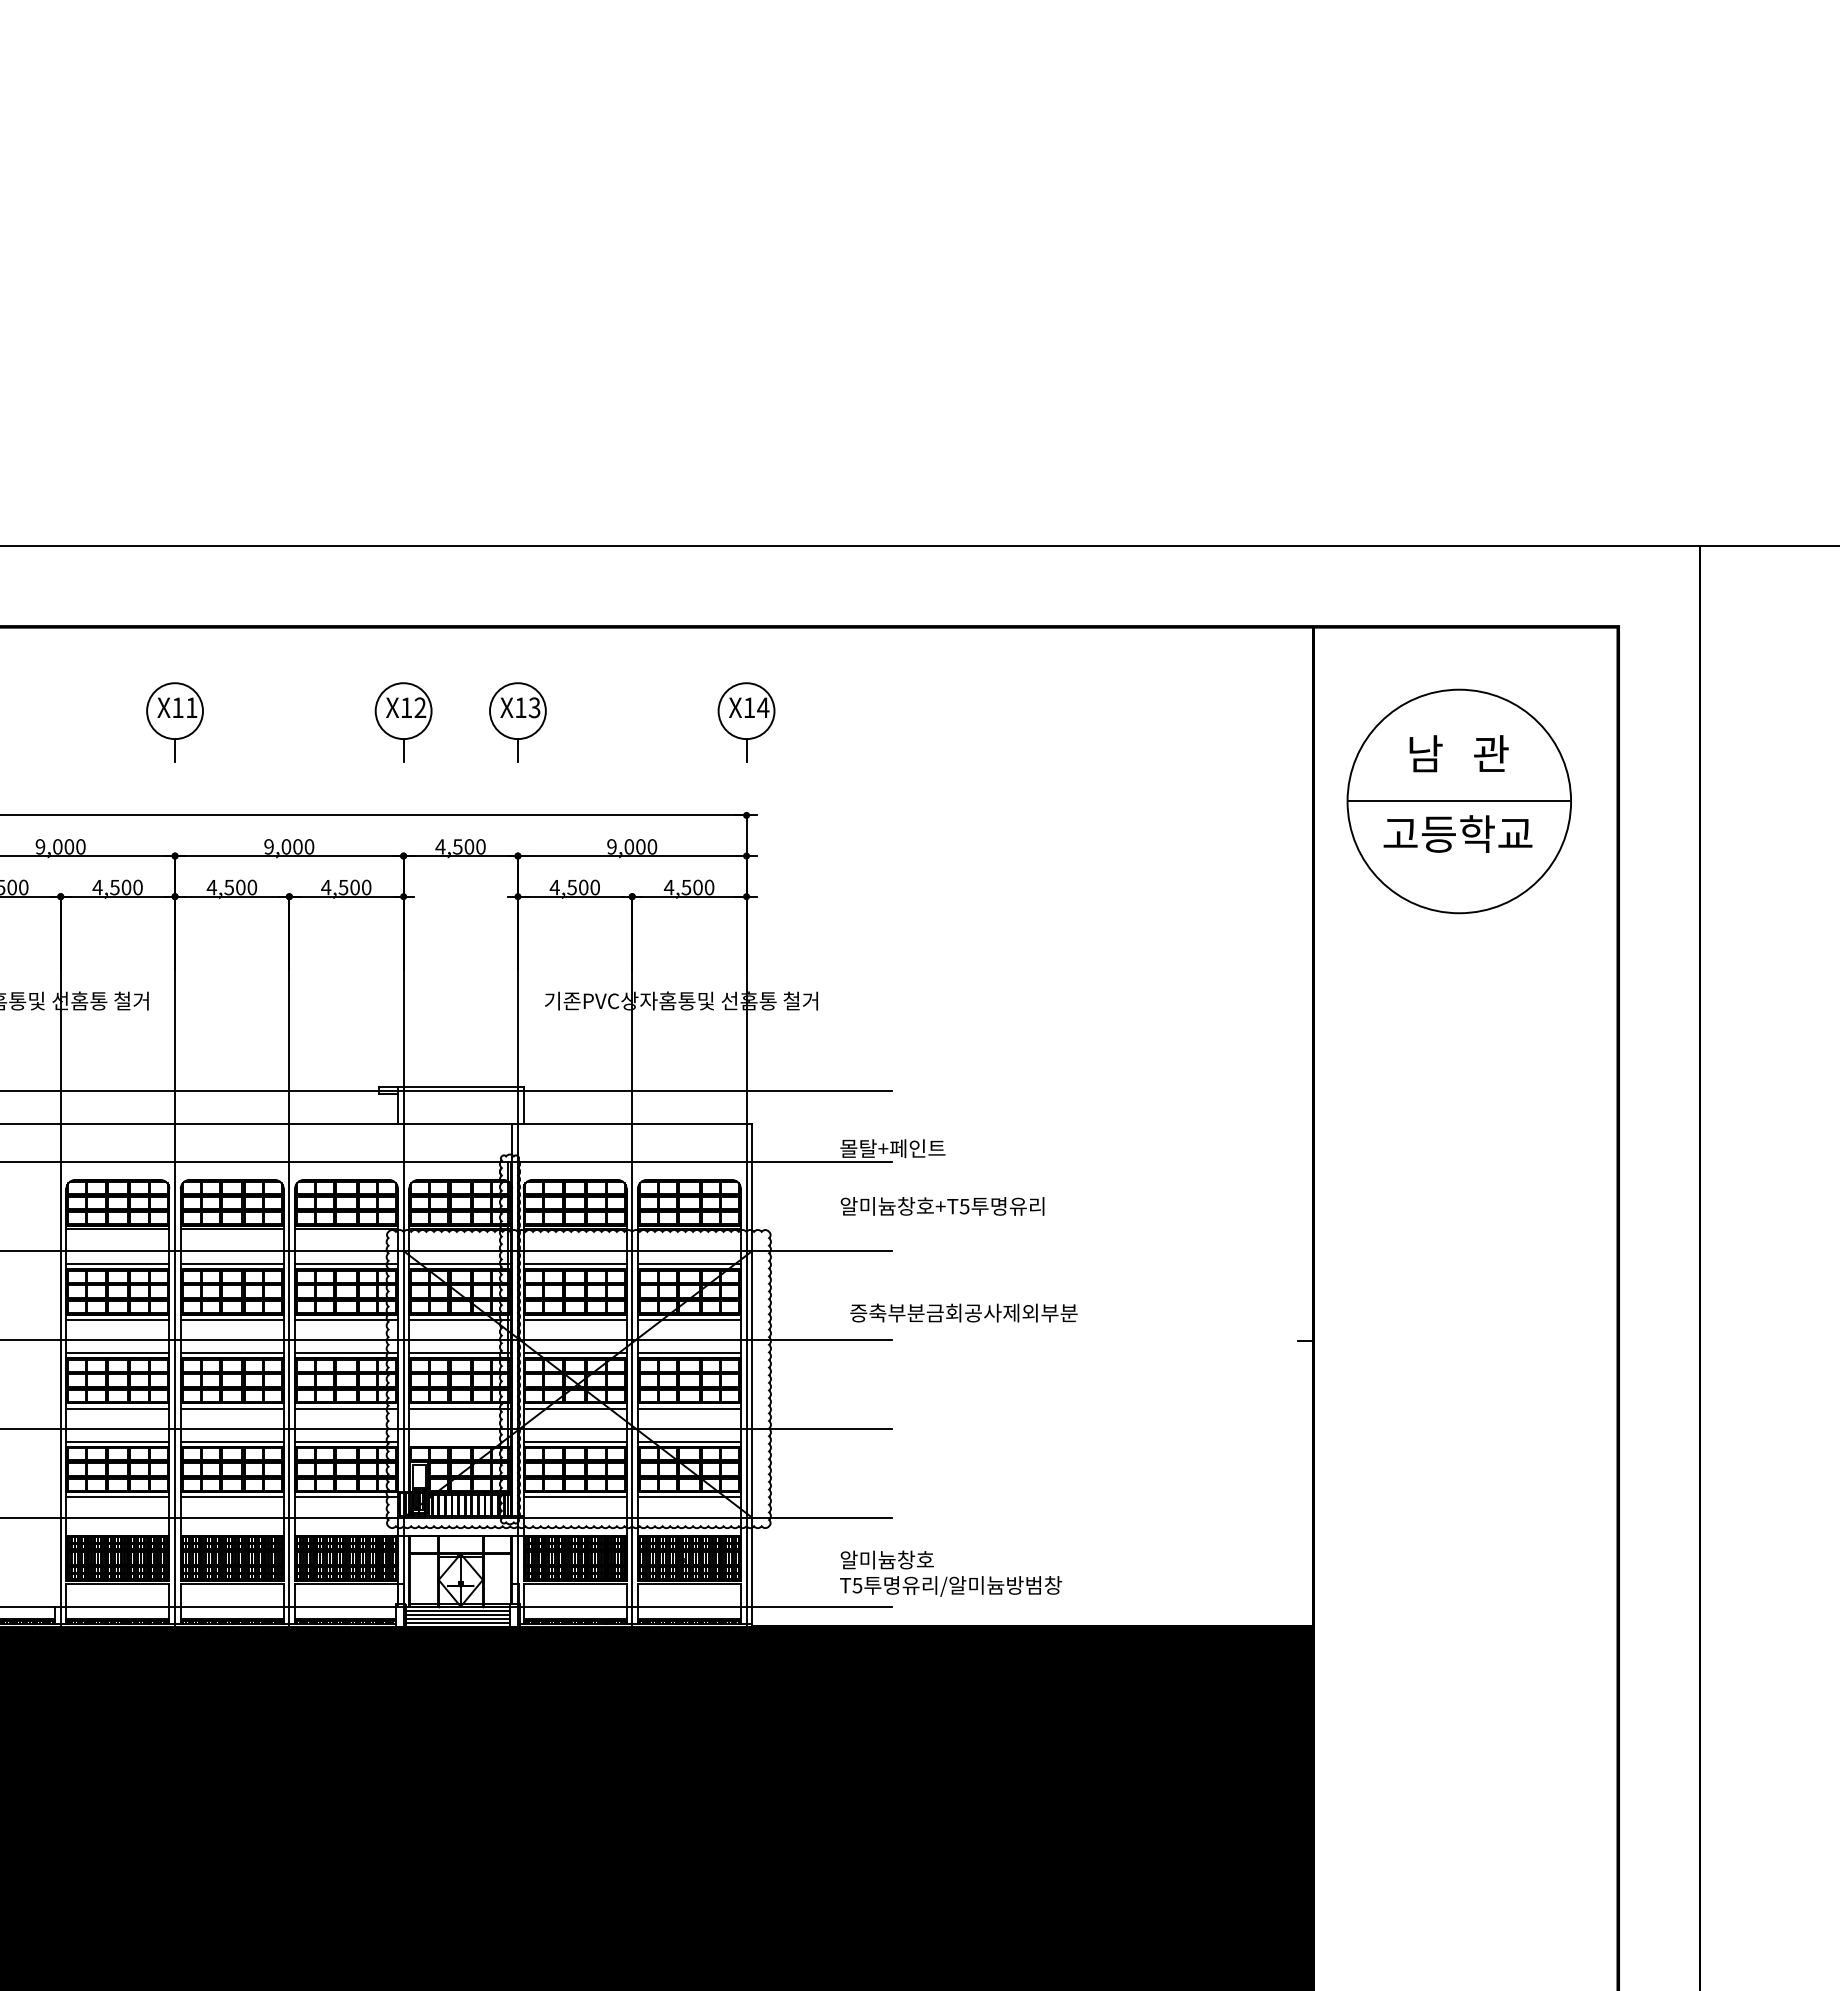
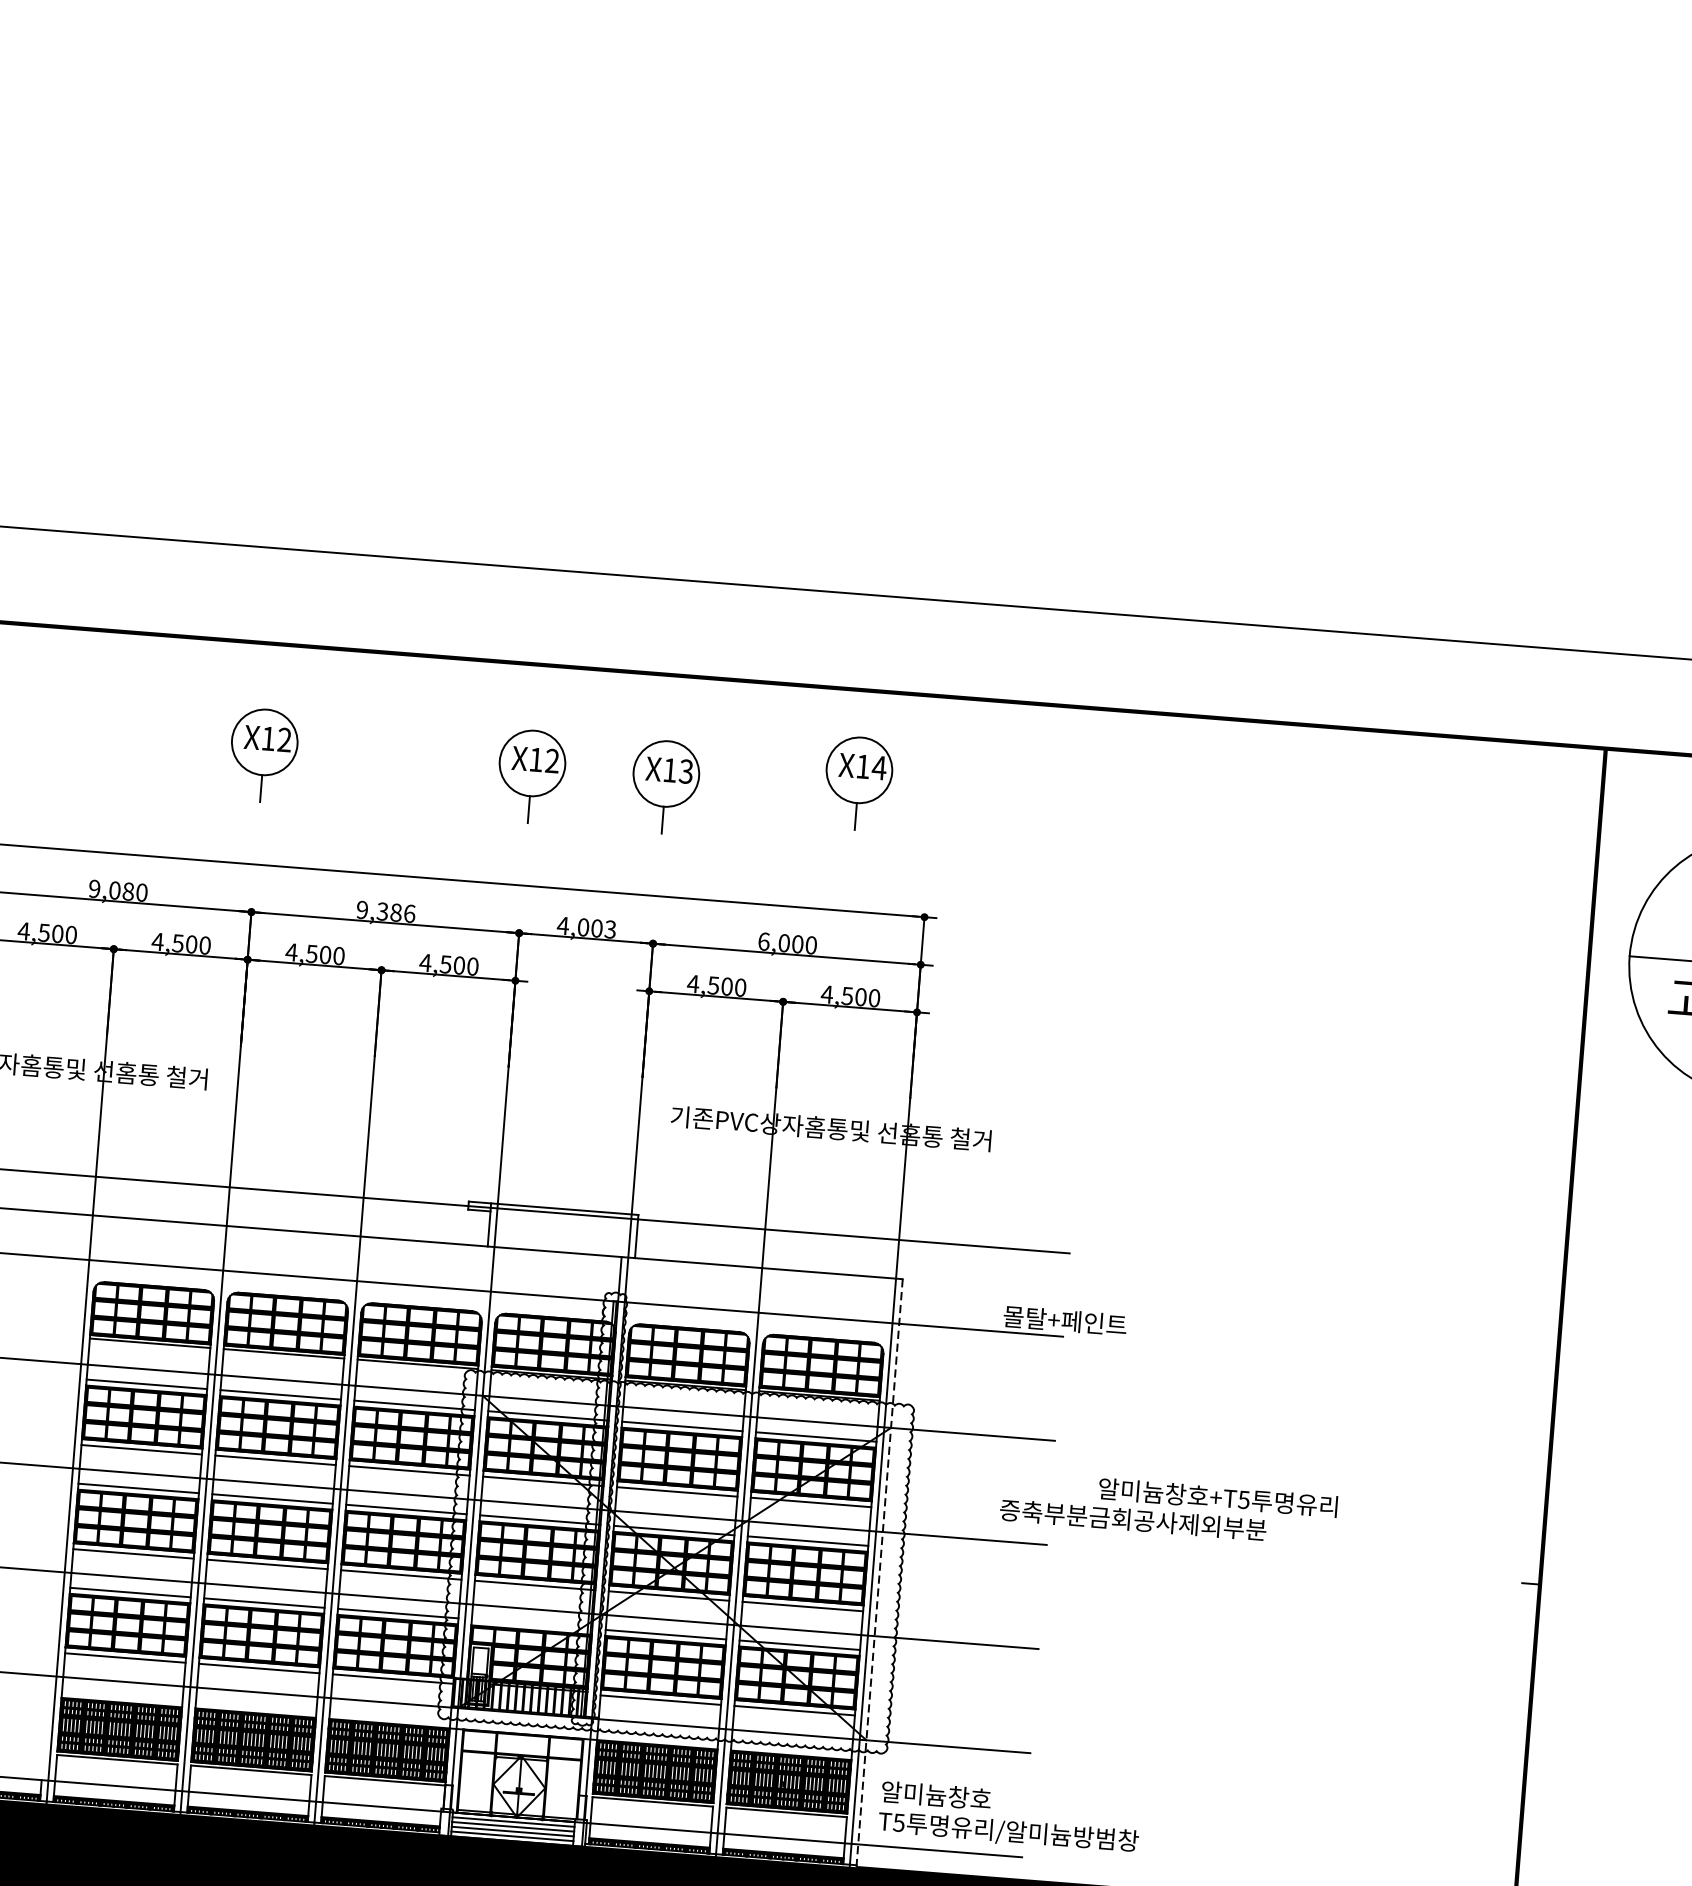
text: (191, 707) -> (284, 739), X11 -> X12
part: (746, 722) -> (858, 783), moved
text: (69, 846) -> (128, 891), 9,000 -> 9,080
text: (297, 846) -> (395, 912), 9,000 -> 9,386
text: (469, 846) -> (597, 928), 4,500 -> 4,003
text: (611, 846) -> (763, 941), 9,000 -> 6,000
text: (942, 1206) -> (1218, 1497), moved
line: (752, 1376) -> (879, 1574), solid -> dashed
text: (950, 1573) -> (1009, 1817), moved

